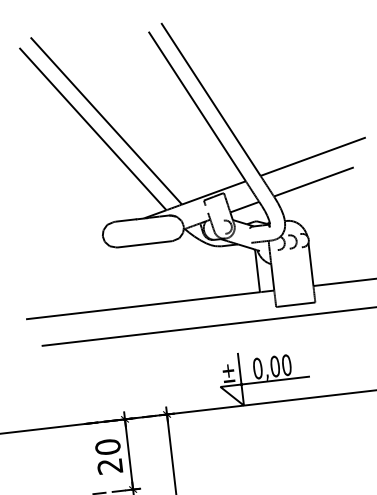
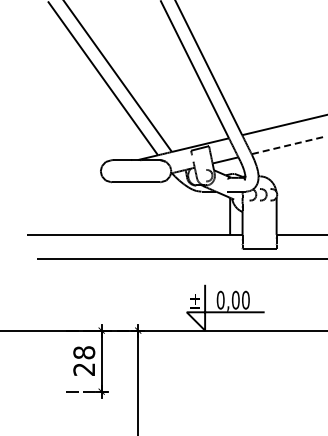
line: (314, 181) -> (287, 145), solid -> dashed
text: (107, 446) -> (83, 352), 20 -> 28

